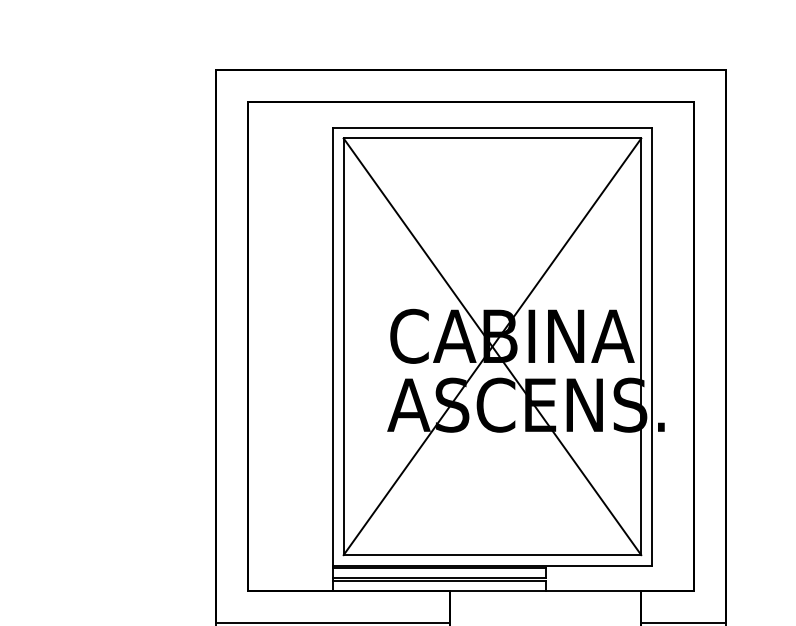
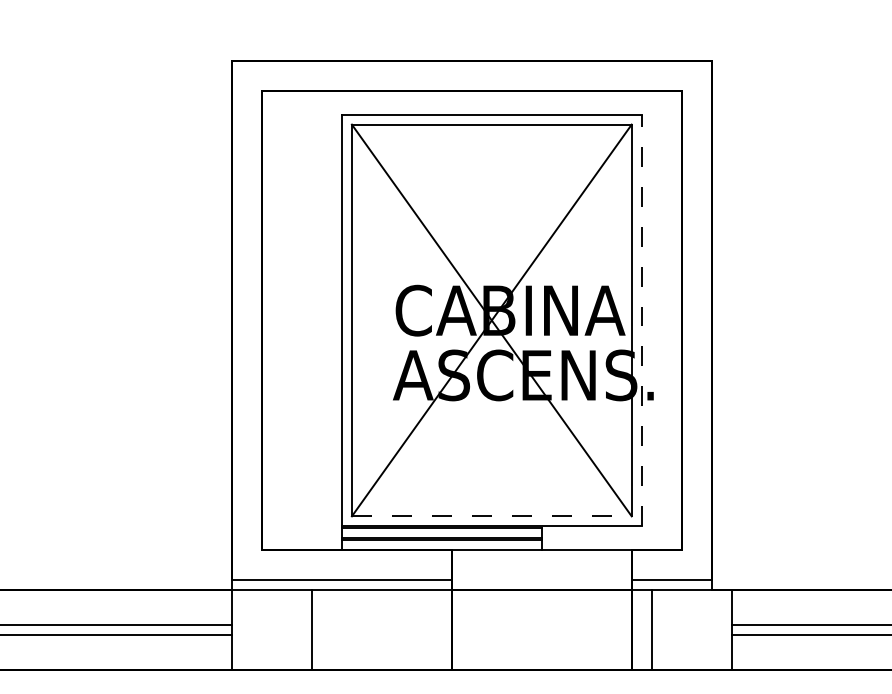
line: (651, 346) -> (641, 320), solid -> dashed
line: (492, 555) -> (491, 516), solid -> dashed

